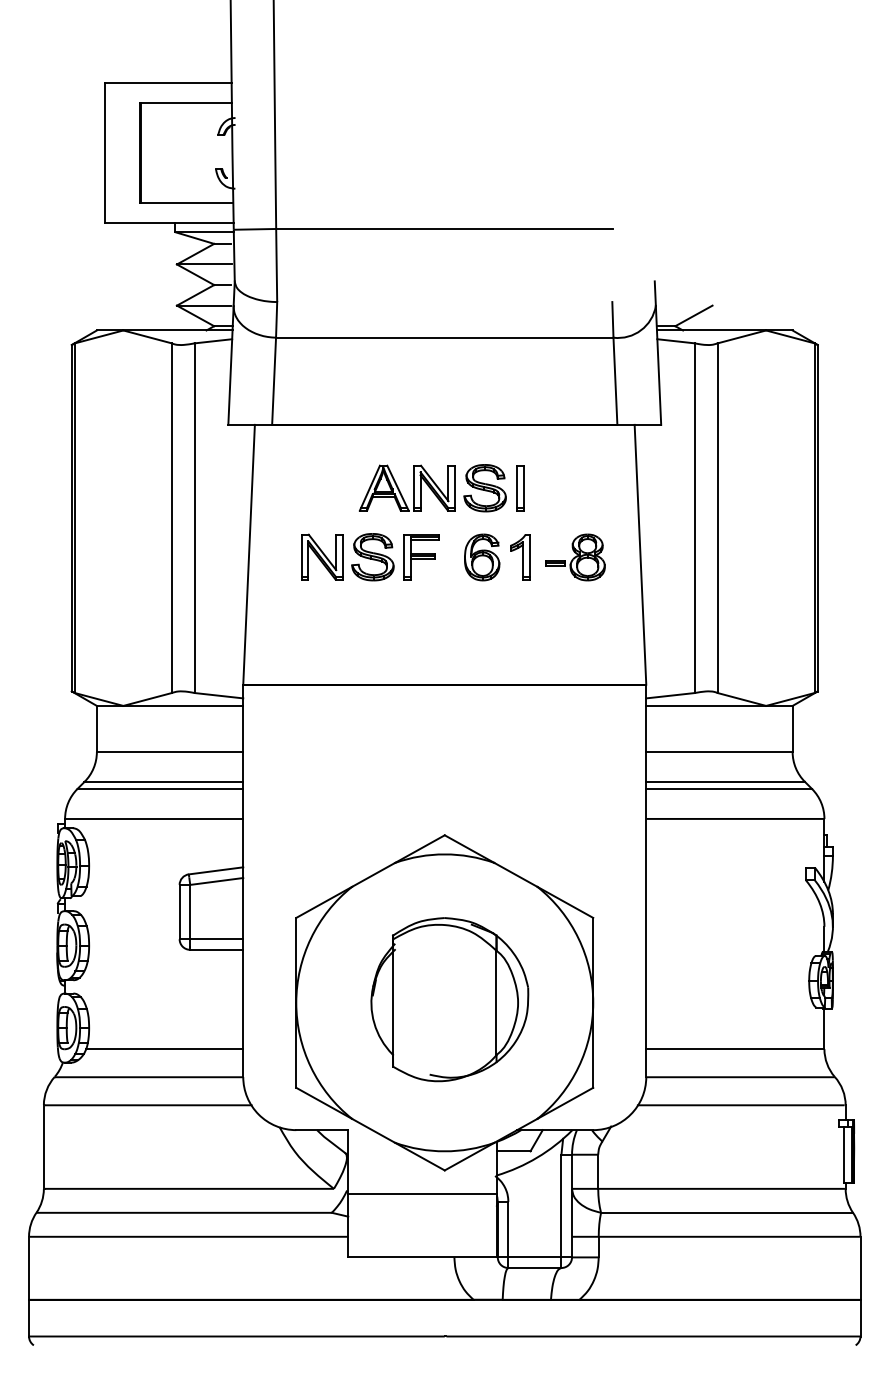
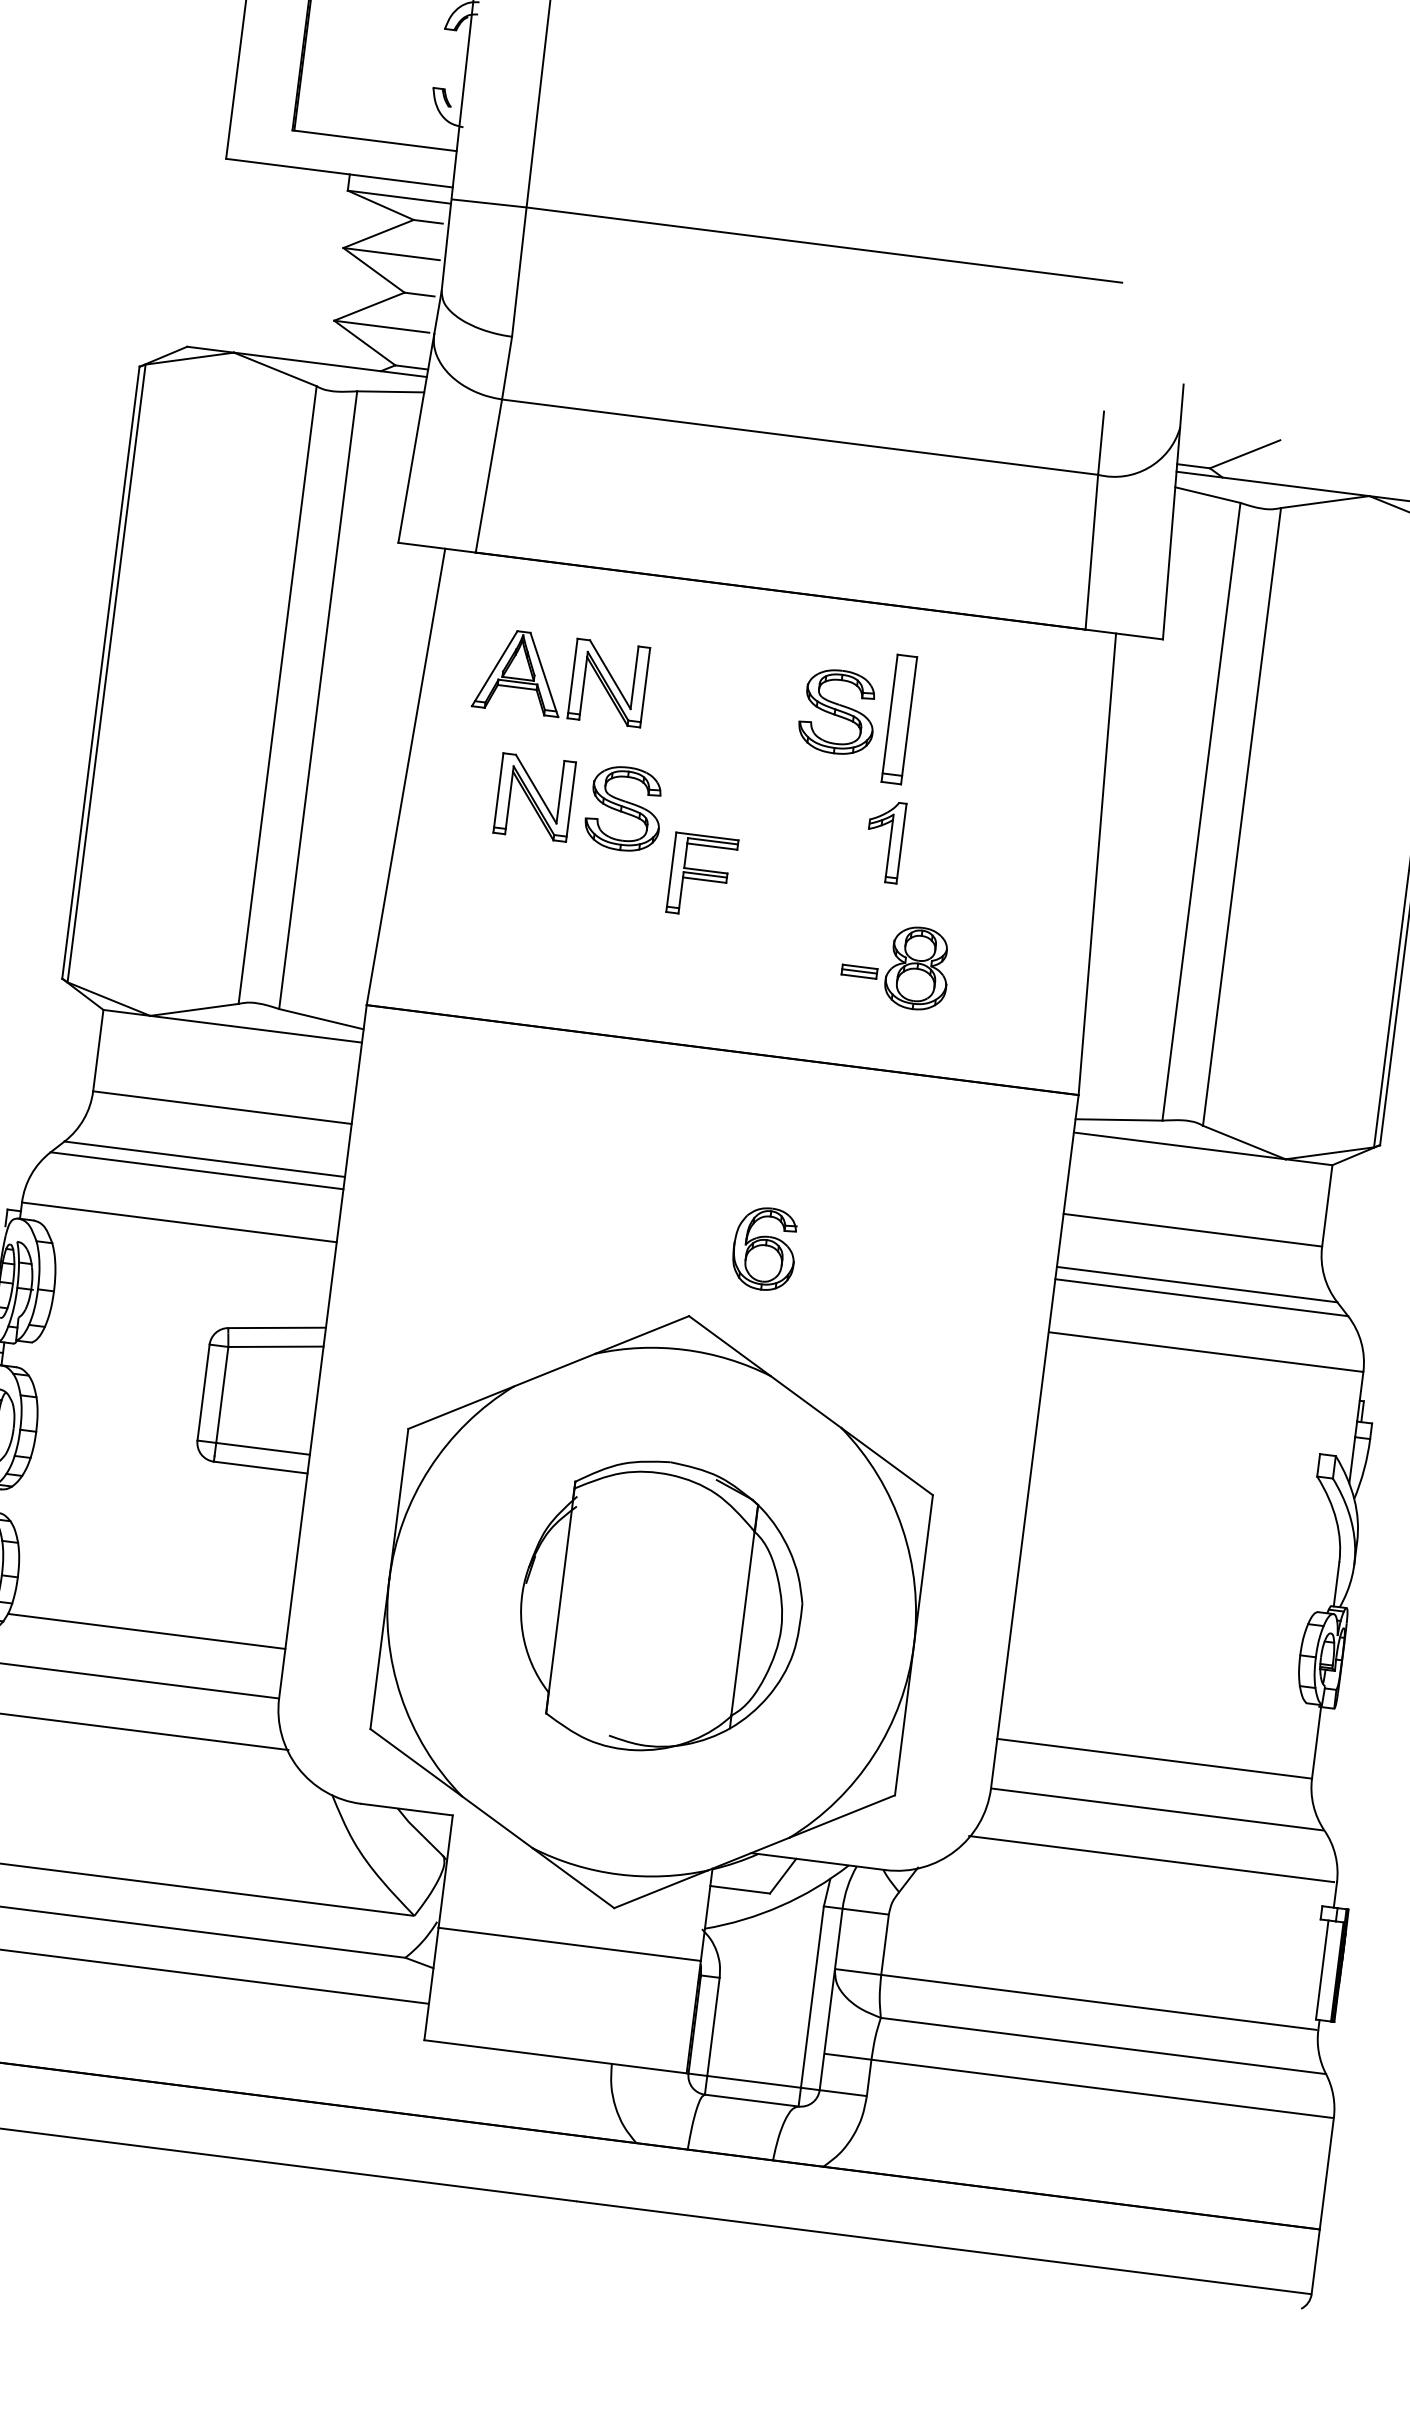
part: (520, 488) -> (900, 720), size x1.6
part: (400, 490) -> (548, 679), moved
part: (421, 557) -> (702, 876), moved
part: (482, 557) -> (765, 1248), moved
part: (575, 557) -> (896, 965), moved

